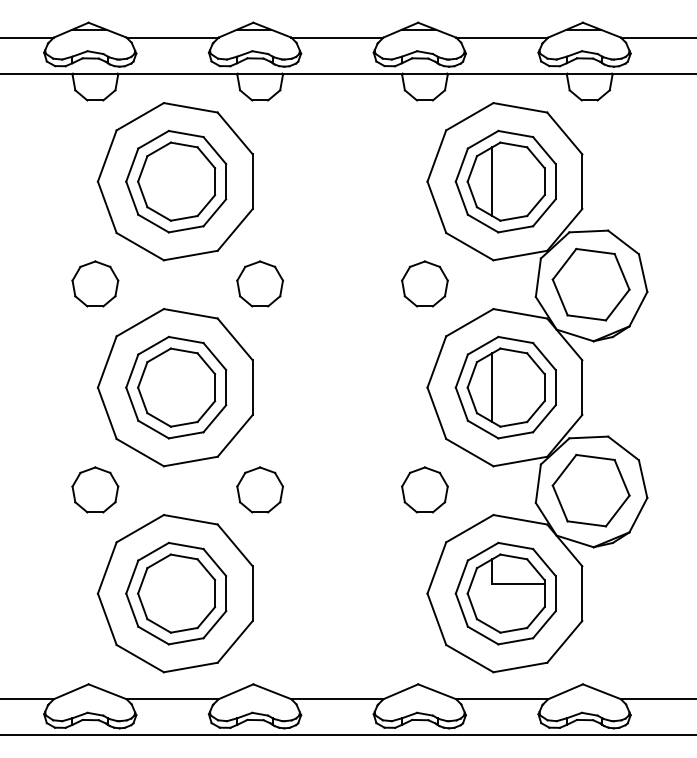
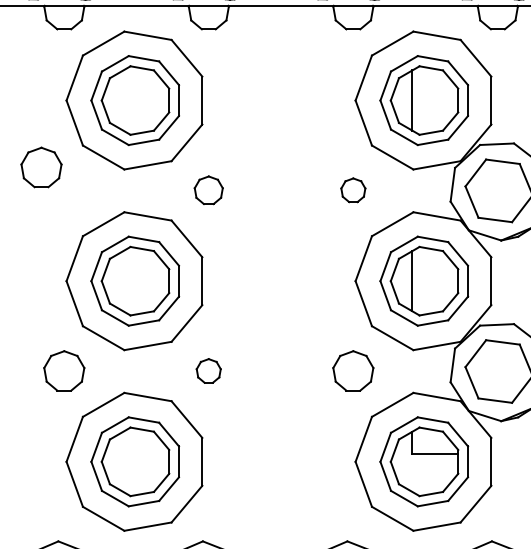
part: (95, 283) -> (41, 167), moved
part: (259, 283) -> (208, 189), size x0.7
part: (424, 283) -> (352, 189), size x0.6
part: (259, 489) -> (208, 370), size x0.6

